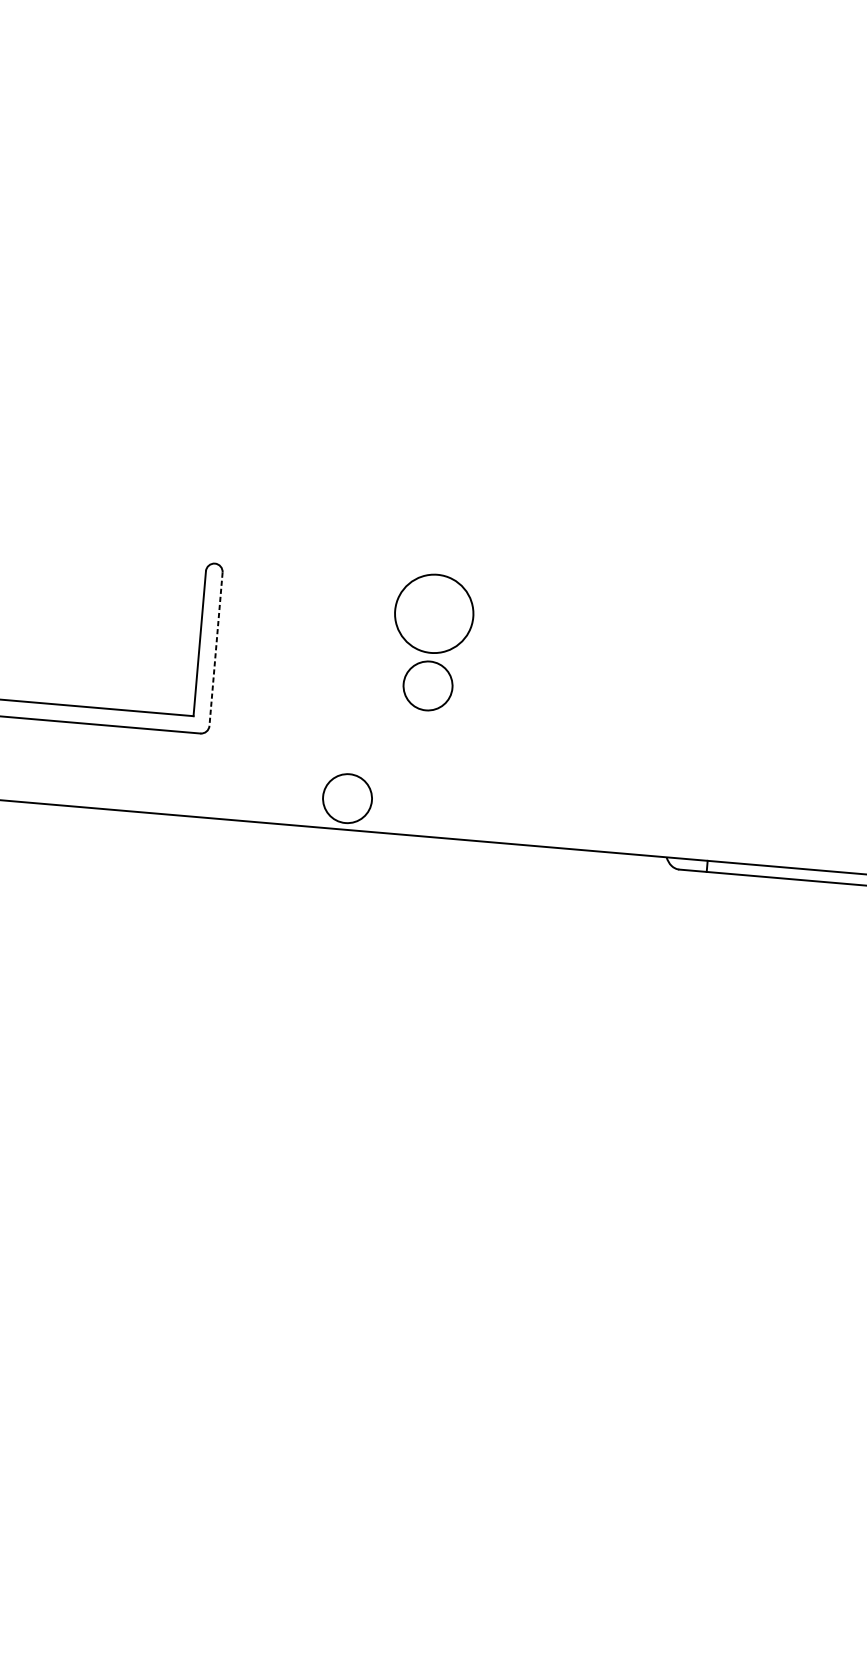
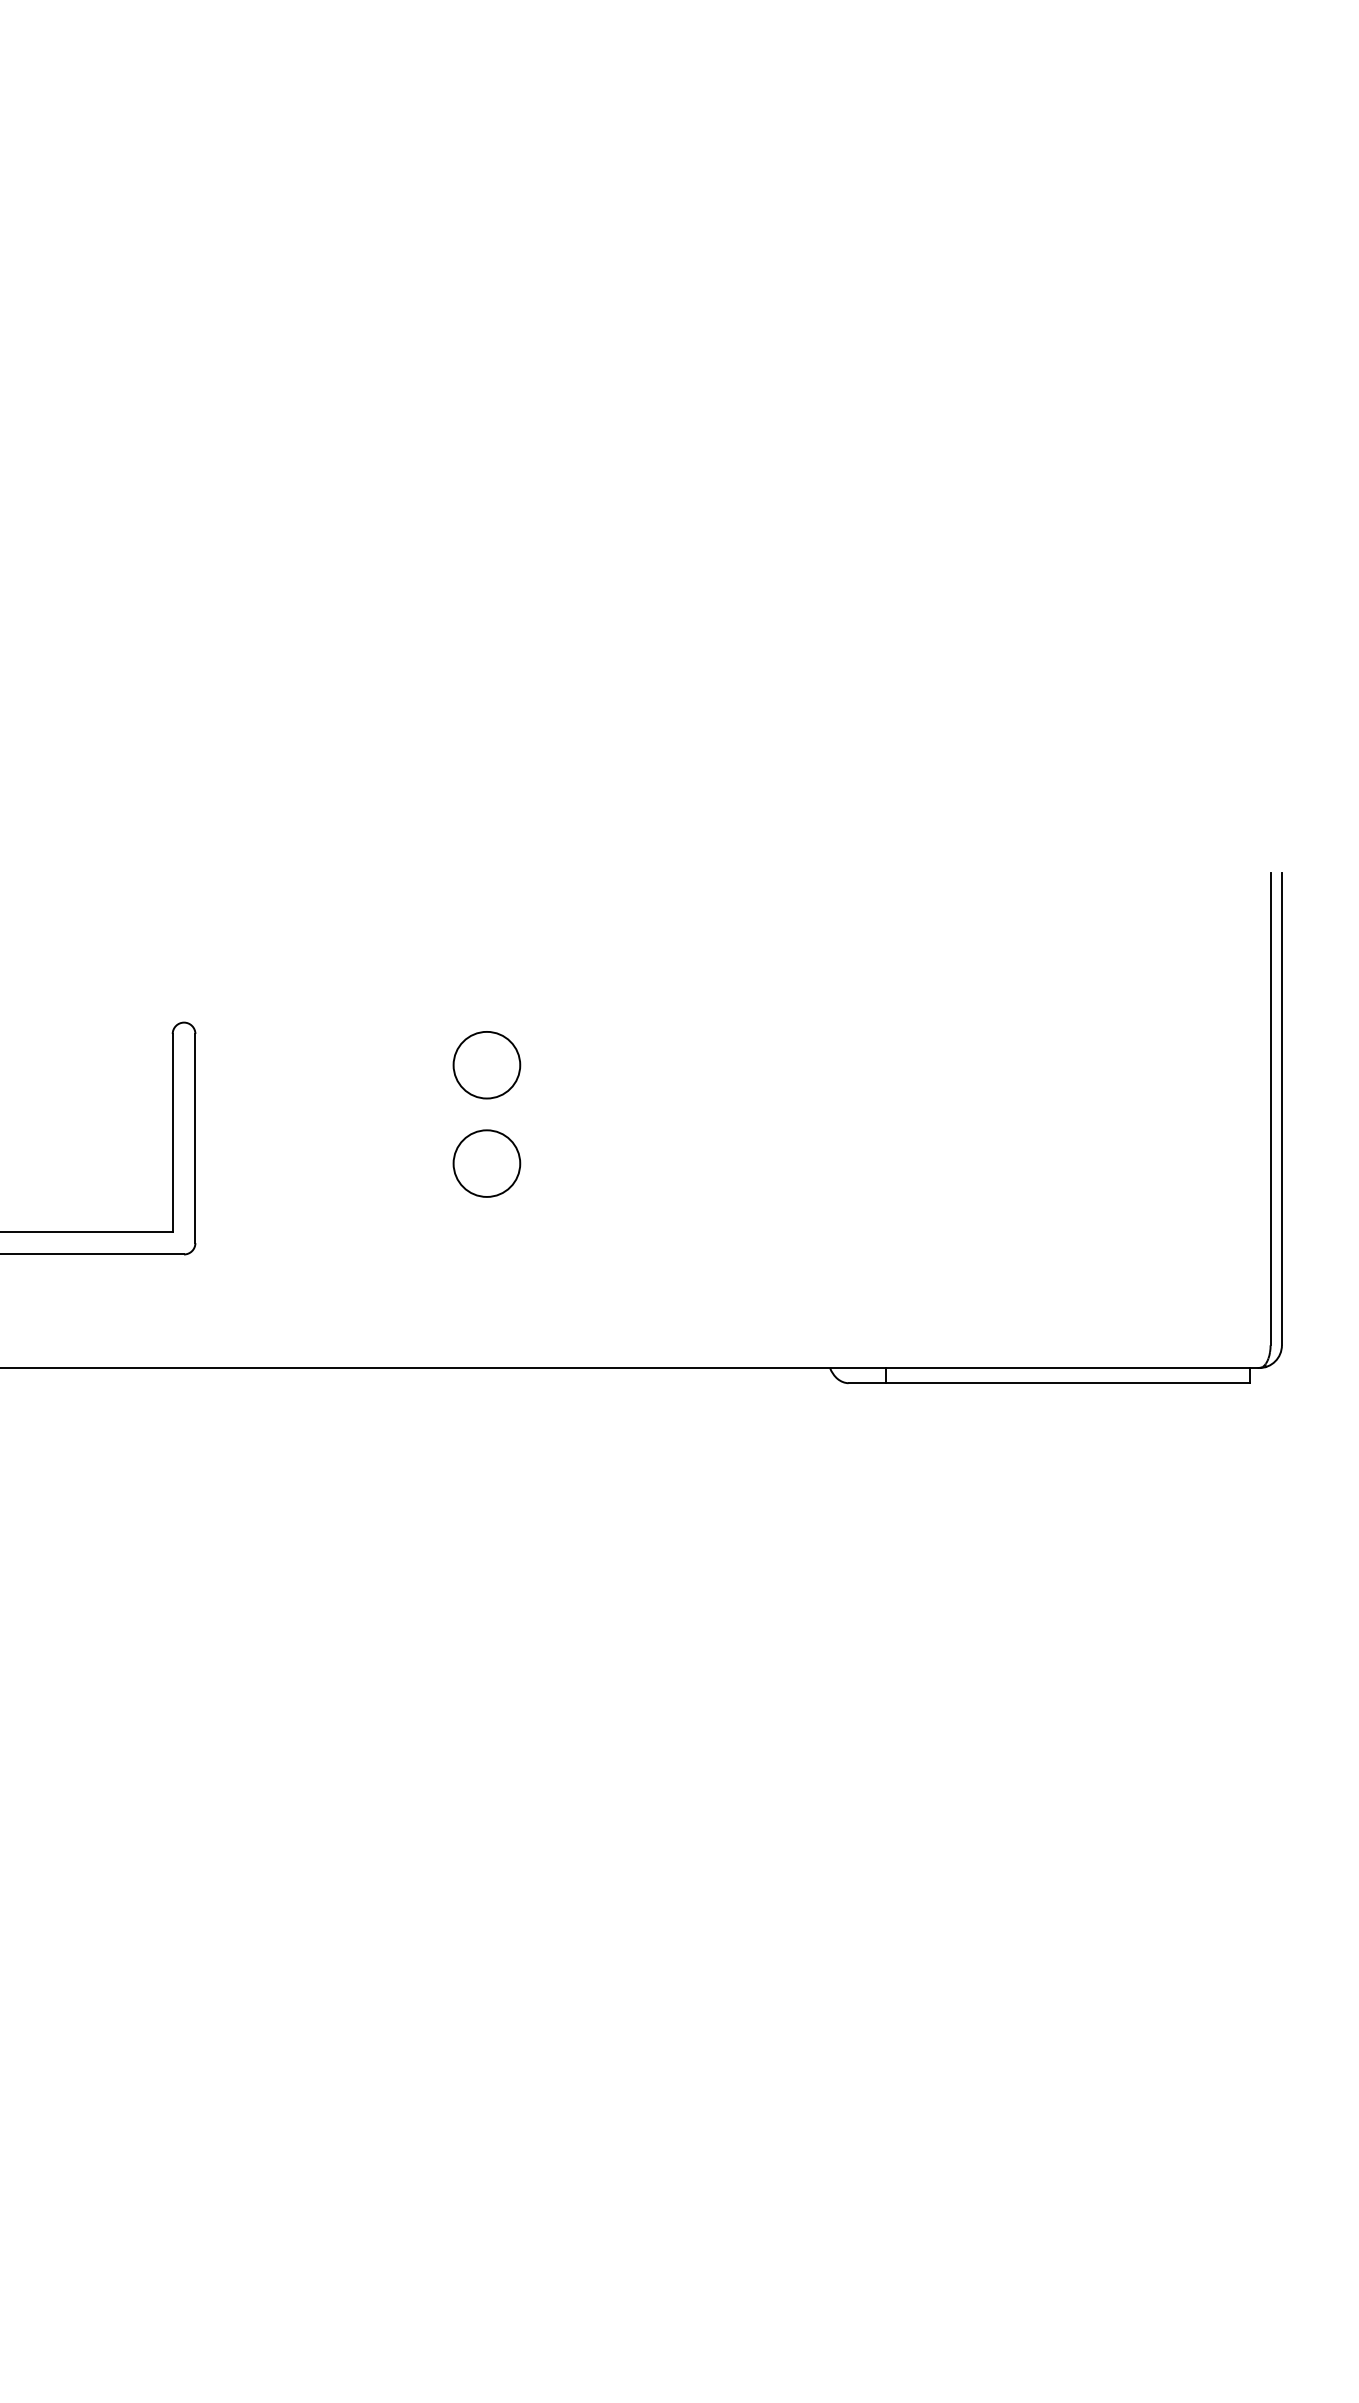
circle: (433, 613) -> (486, 1064), size x0.62
line: (216, 649) -> (195, 1138), dashed -> solid
circle: (347, 798) -> (390, 1325), removed

